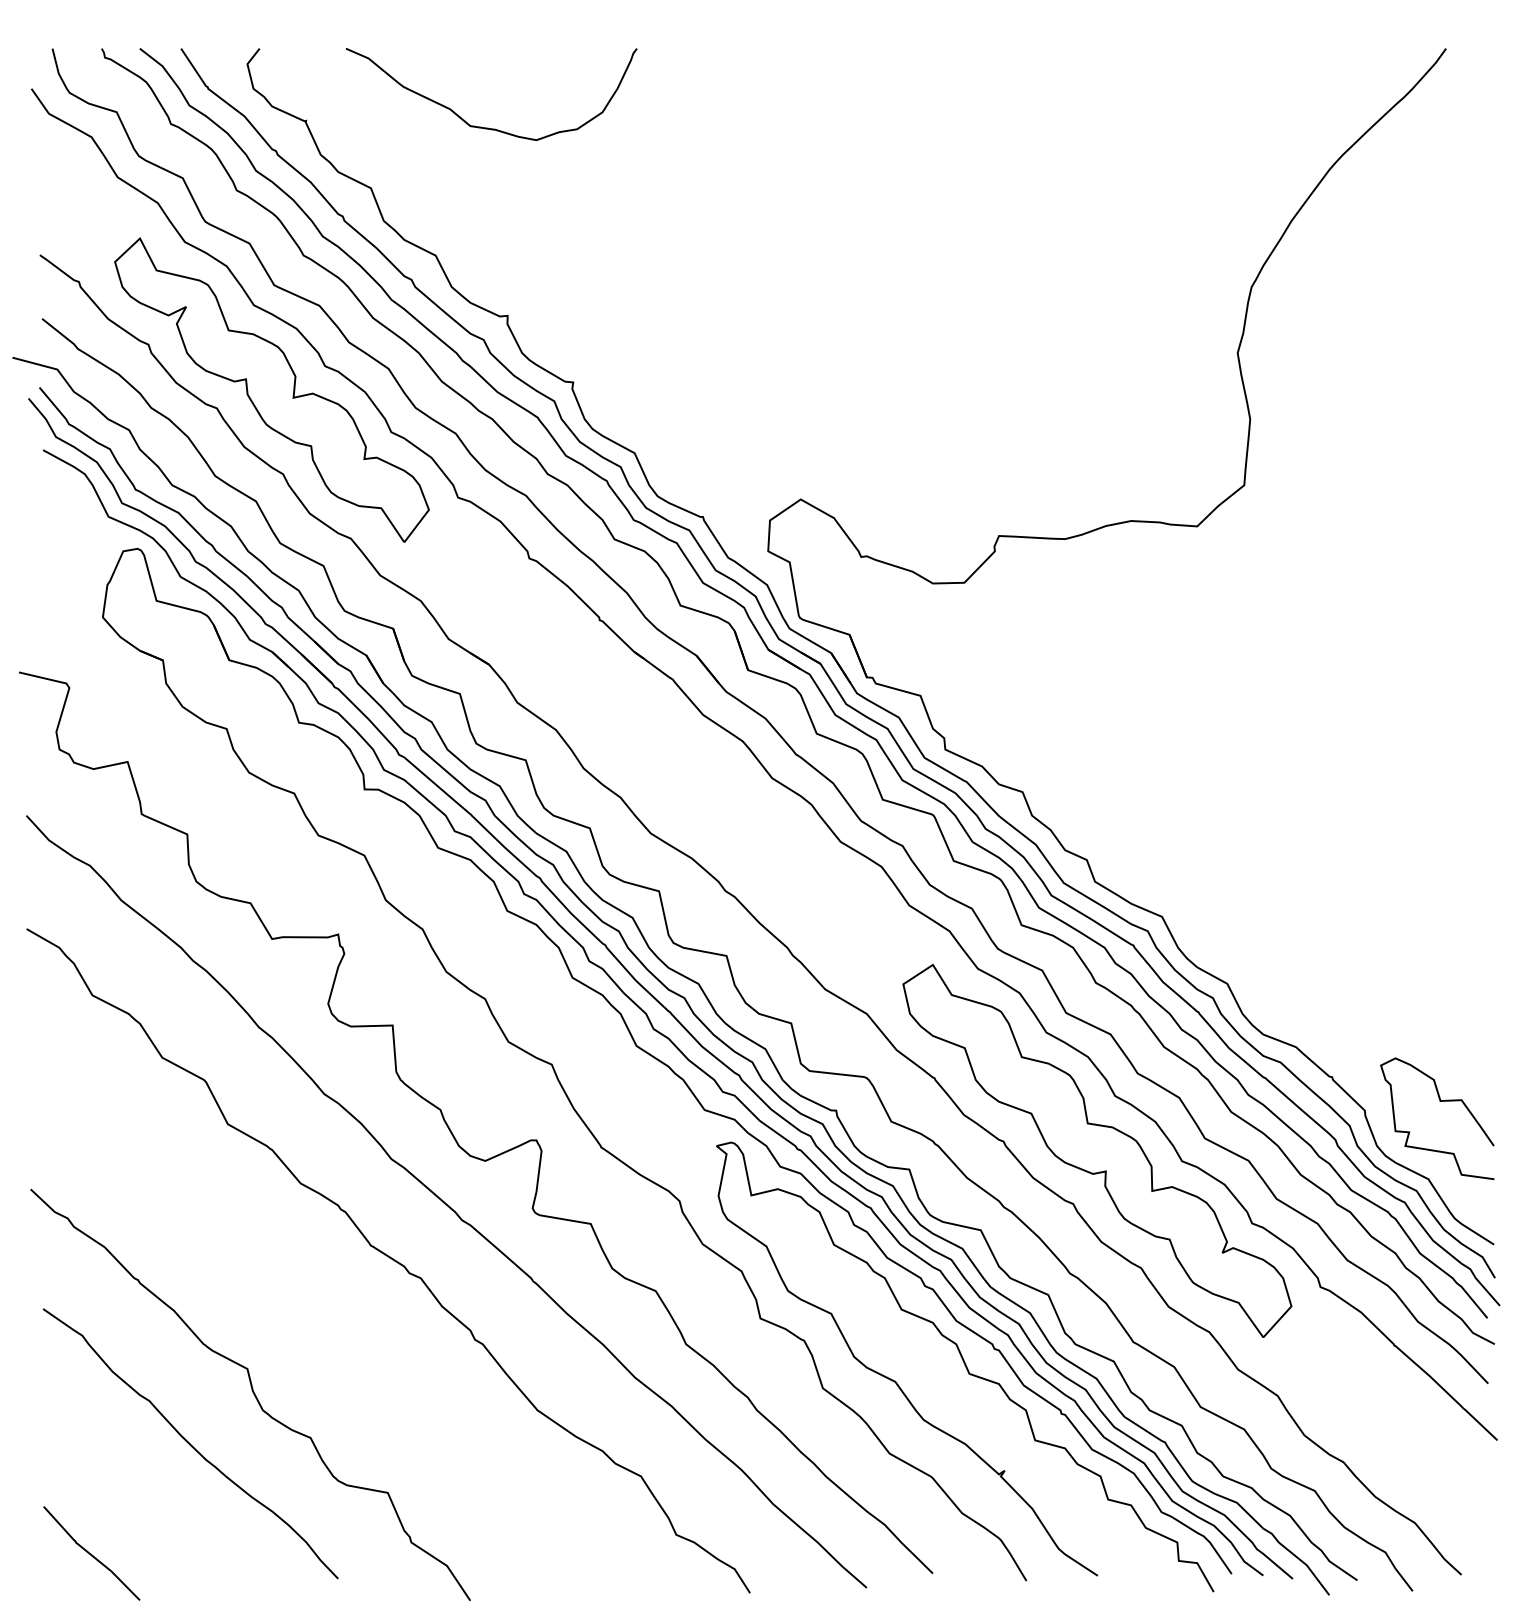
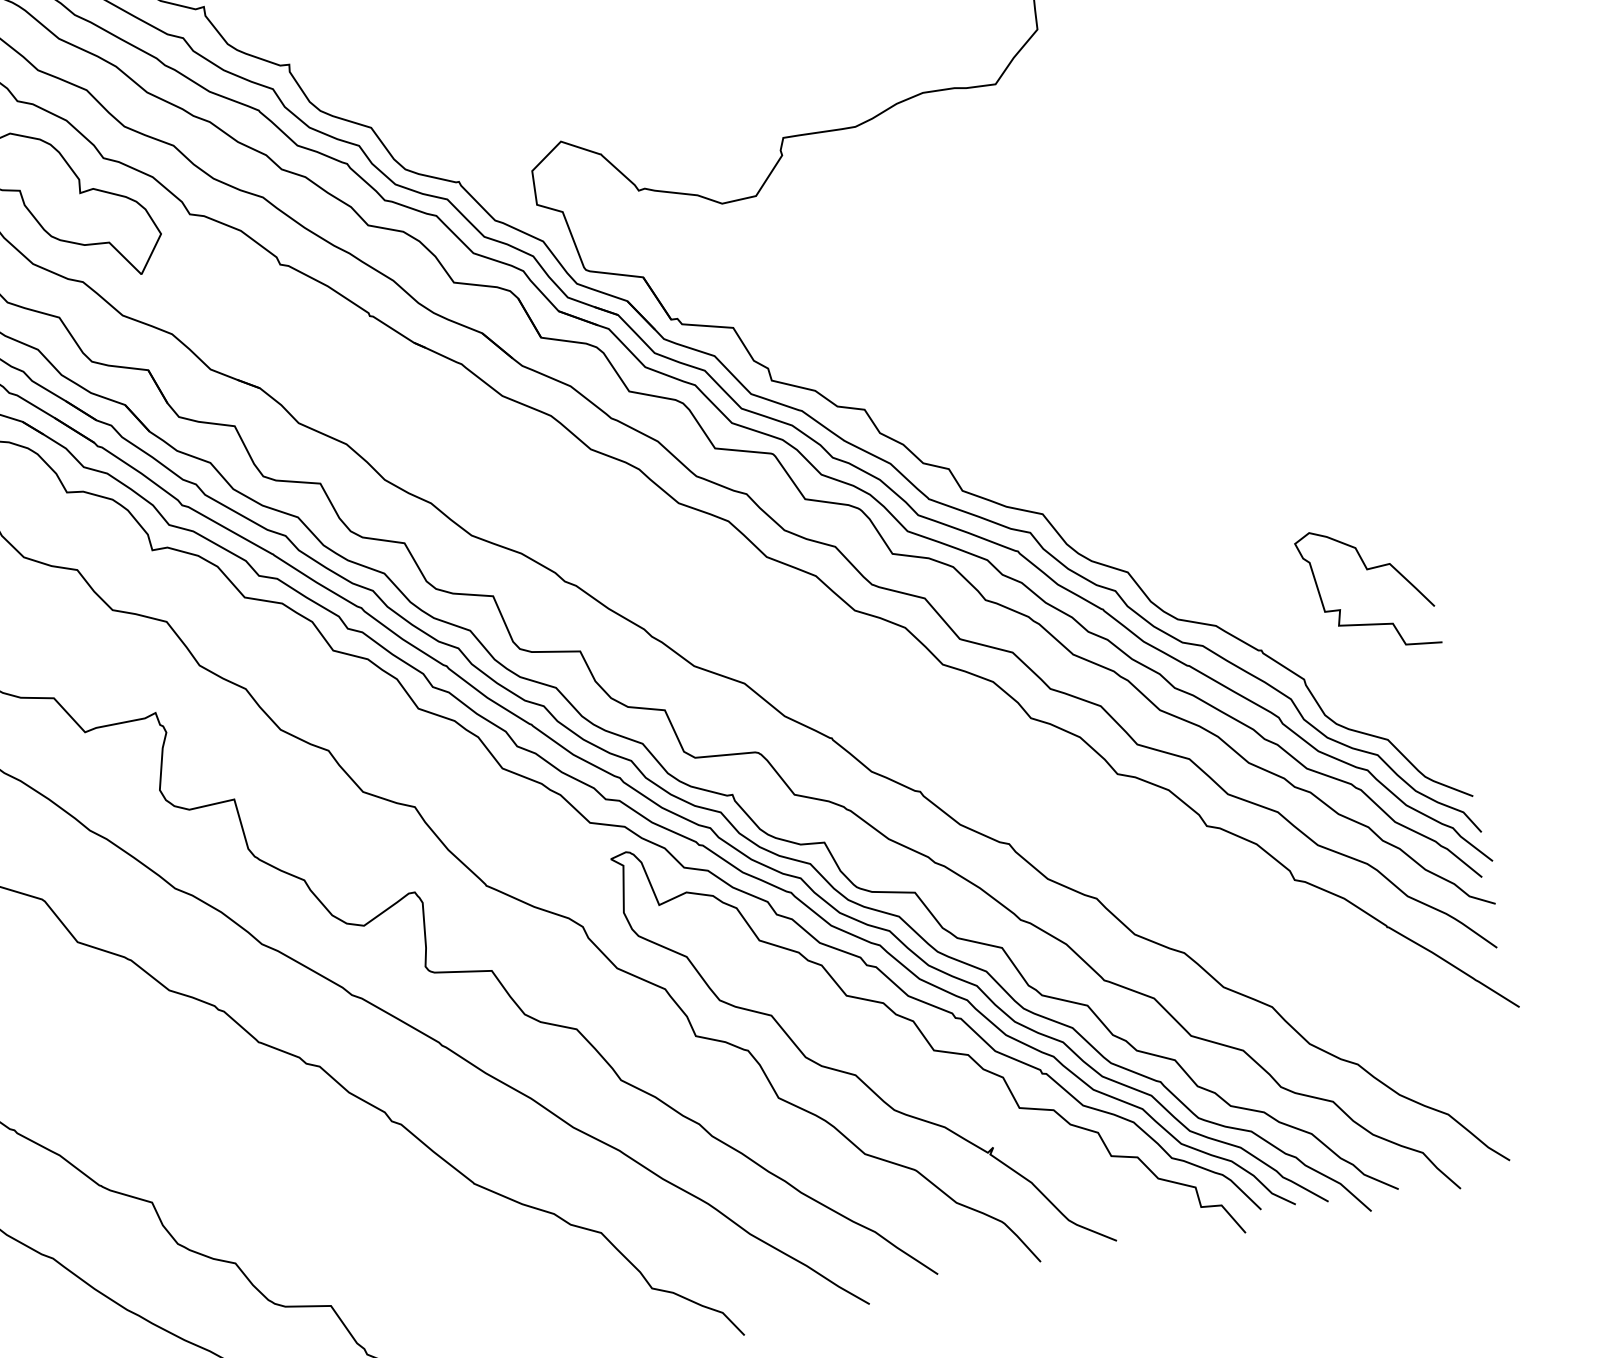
curve: (1439, 1101) -> (1366, 570), moved
part: (1097, 1150) -> (1023, 780), removed

